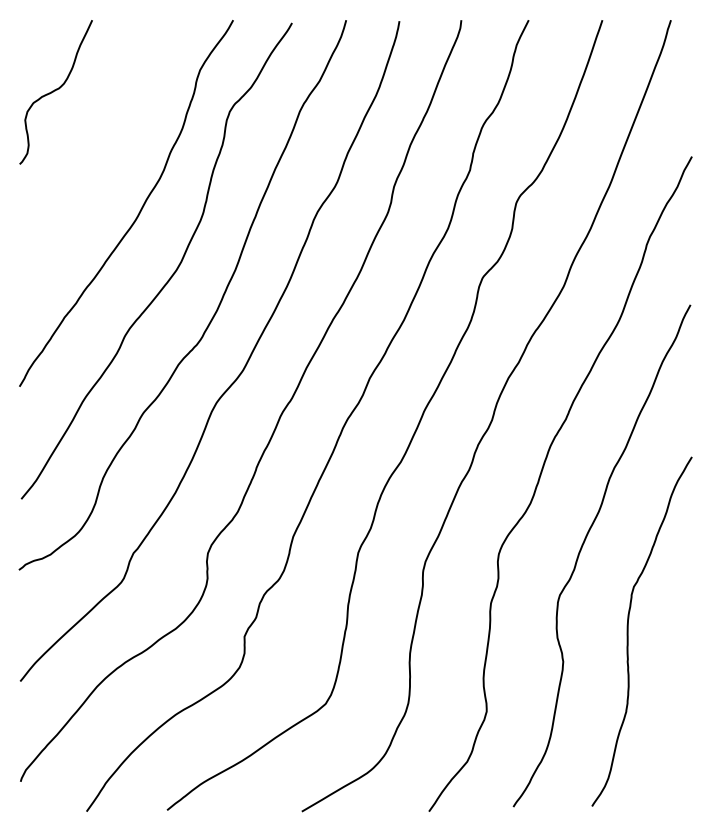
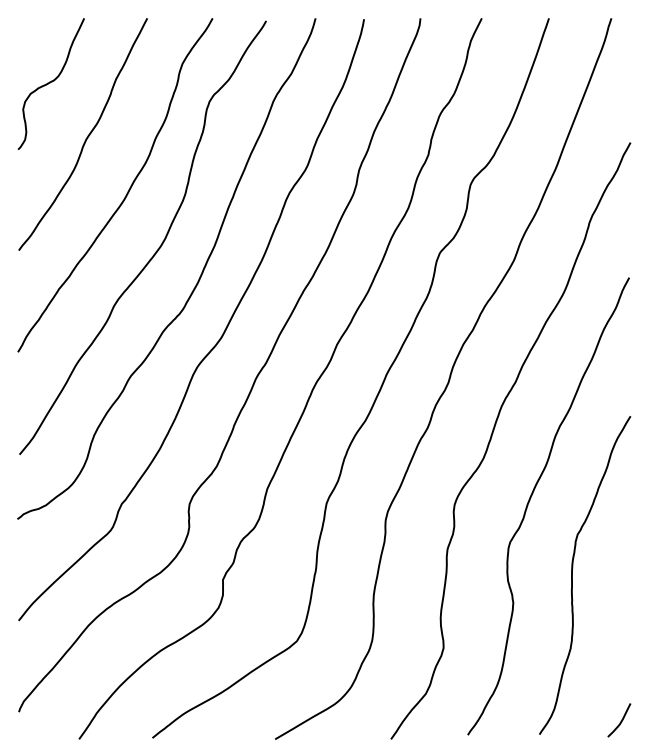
curve: (95, 149) -> (87, 136), added
curve: (681, 790) -> (621, 720), added

